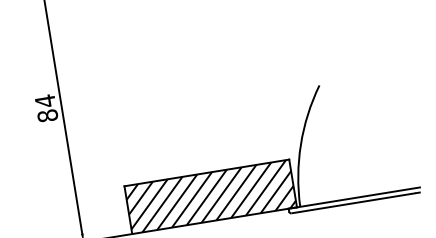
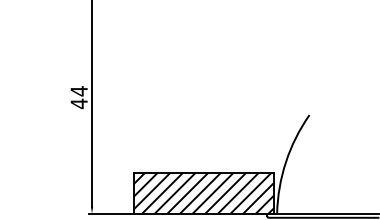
text: (46, 115) -> (78, 103), 84 -> 44

